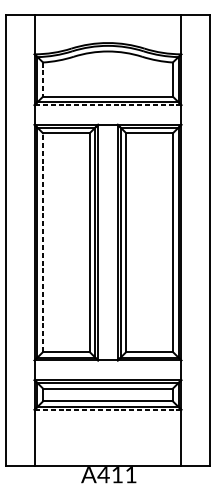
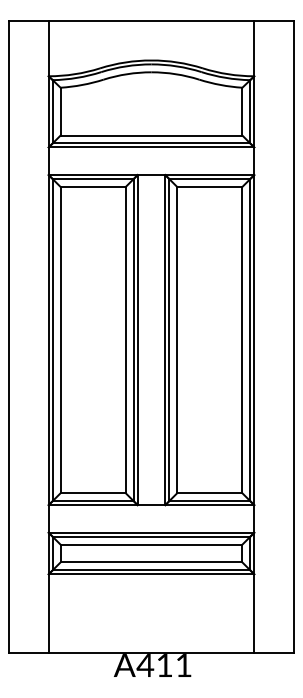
line: (43, 79) -> (60, 111), dashed -> solid
line: (108, 105) -> (151, 147), dashed -> solid
line: (43, 242) -> (60, 339), dashed -> solid
line: (108, 409) -> (151, 574), dashed -> solid

